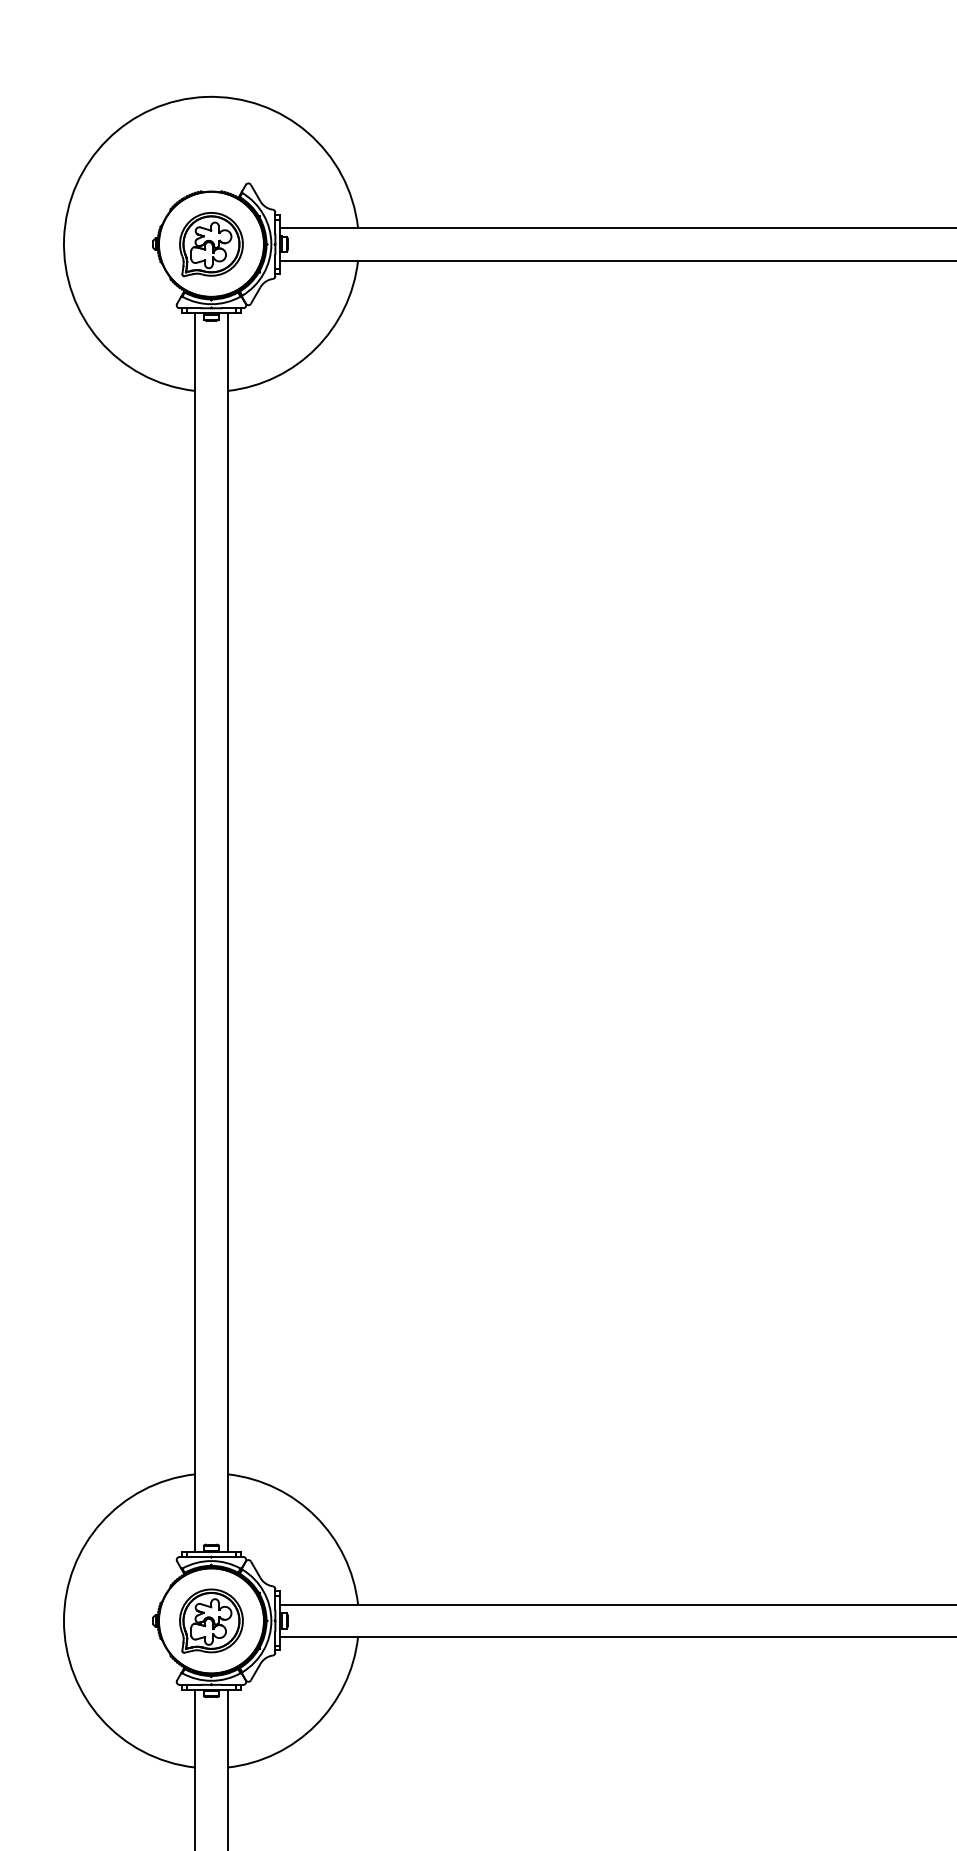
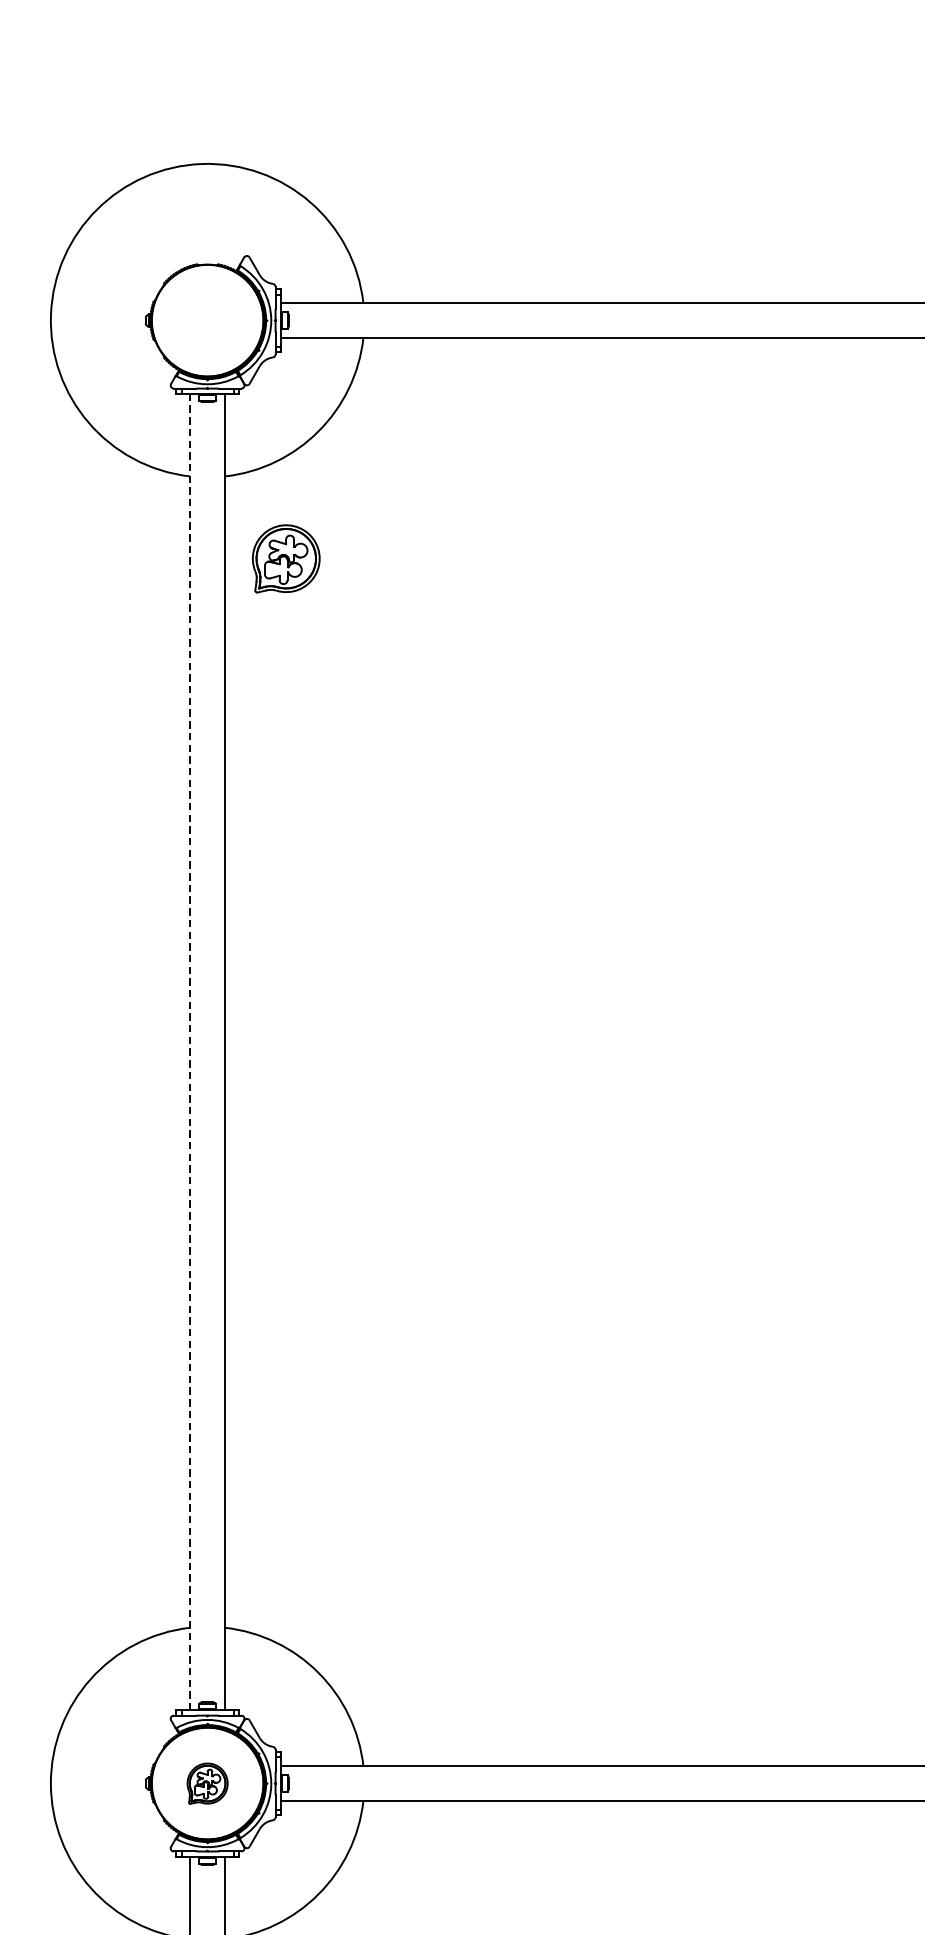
part: (211, 244) -> (286, 558), moved
line: (194, 933) -> (189, 1053), solid -> dashed
part: (211, 1620) -> (207, 1783), size x0.6

